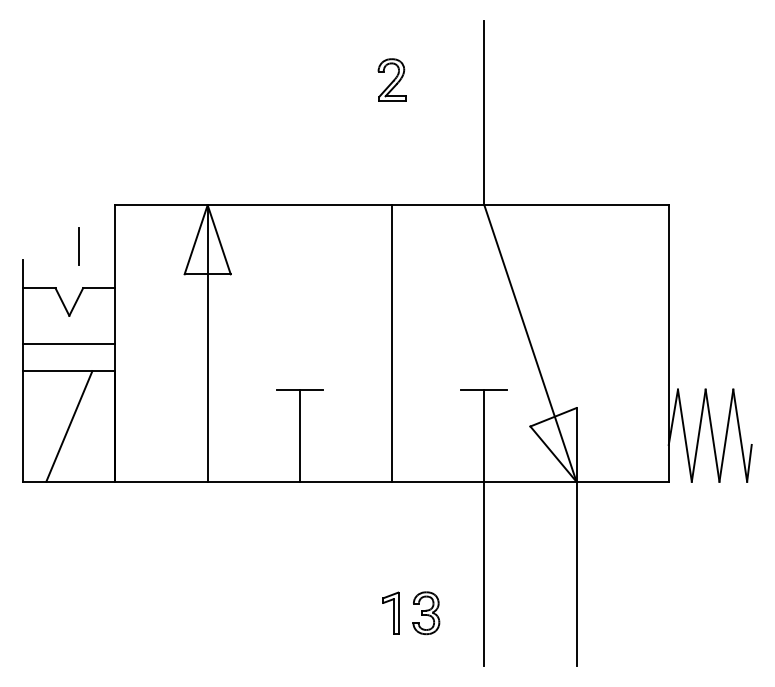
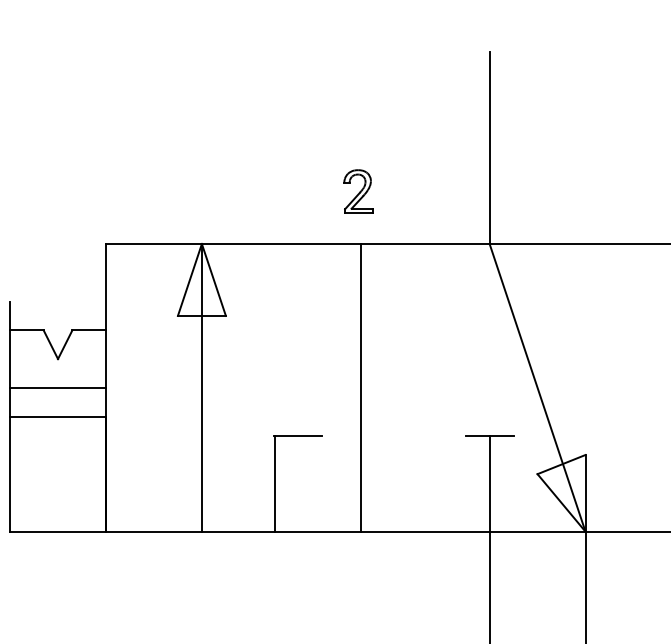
part: (391, 79) -> (357, 191), moved
line: (78, 246) -> (67, 286), removed
line: (392, 343) -> (361, 387), moved
line: (69, 426) -> (58, 474), removed
line: (299, 435) -> (274, 483), moved

